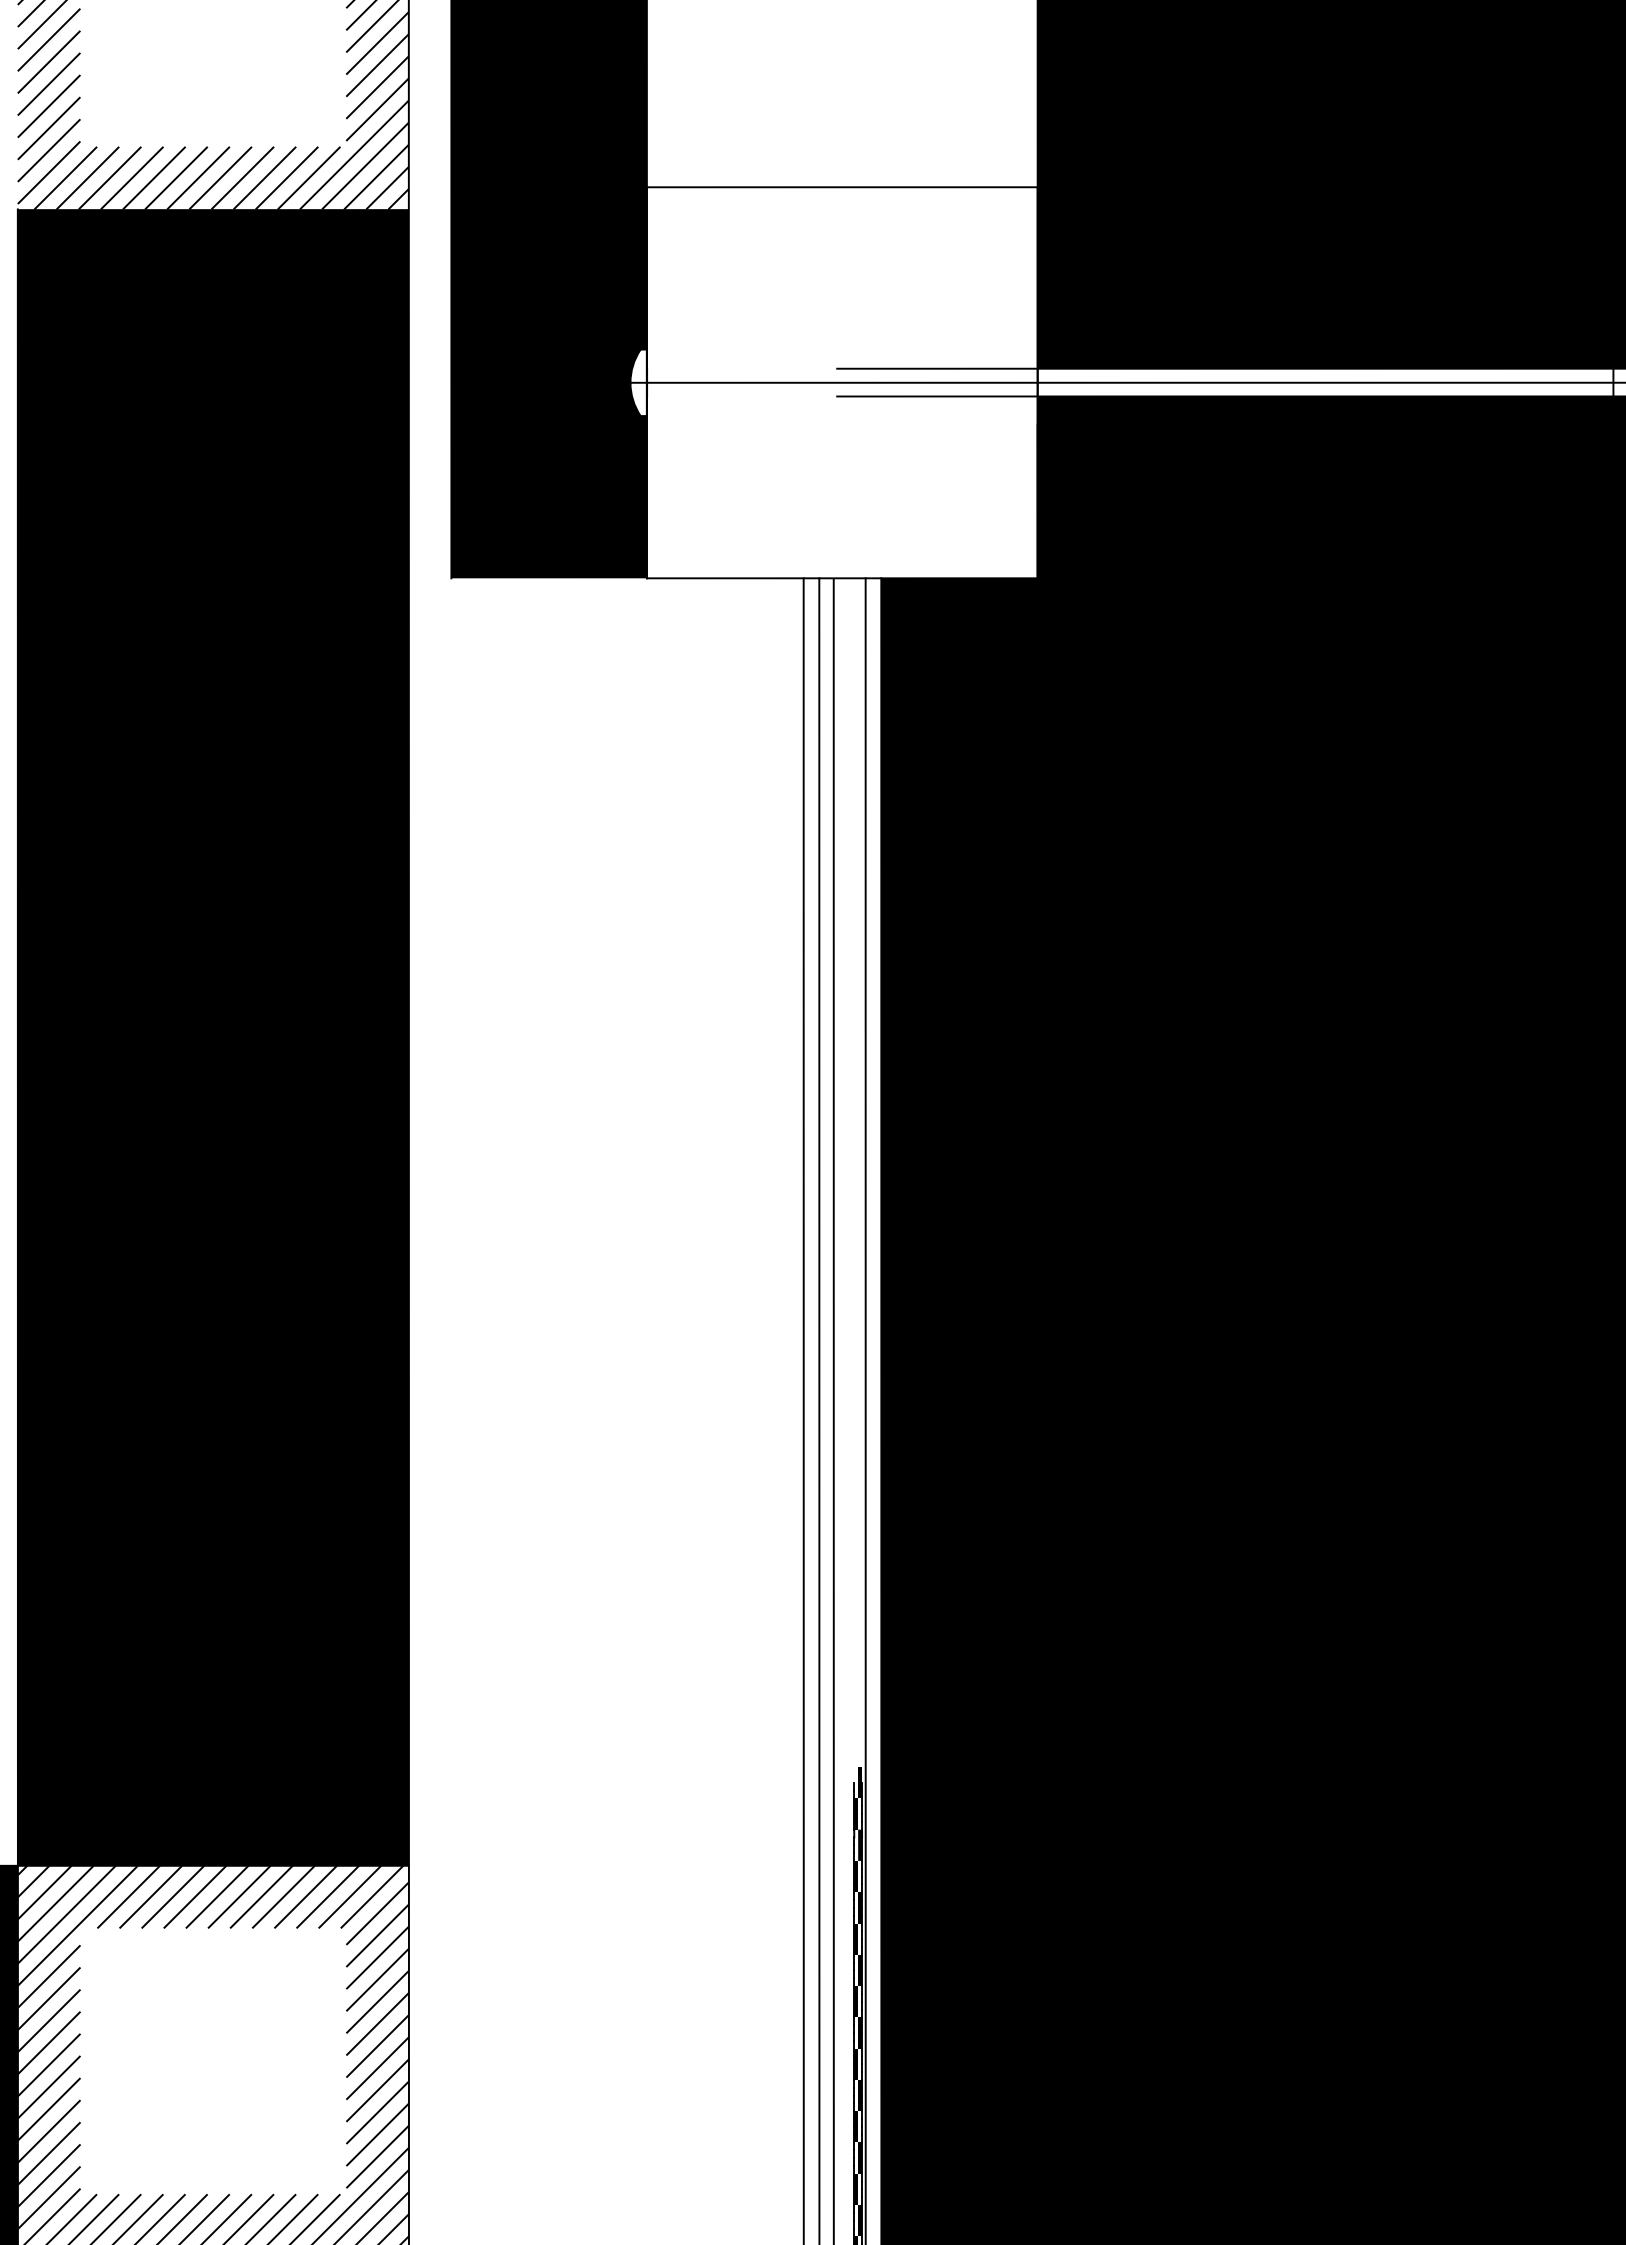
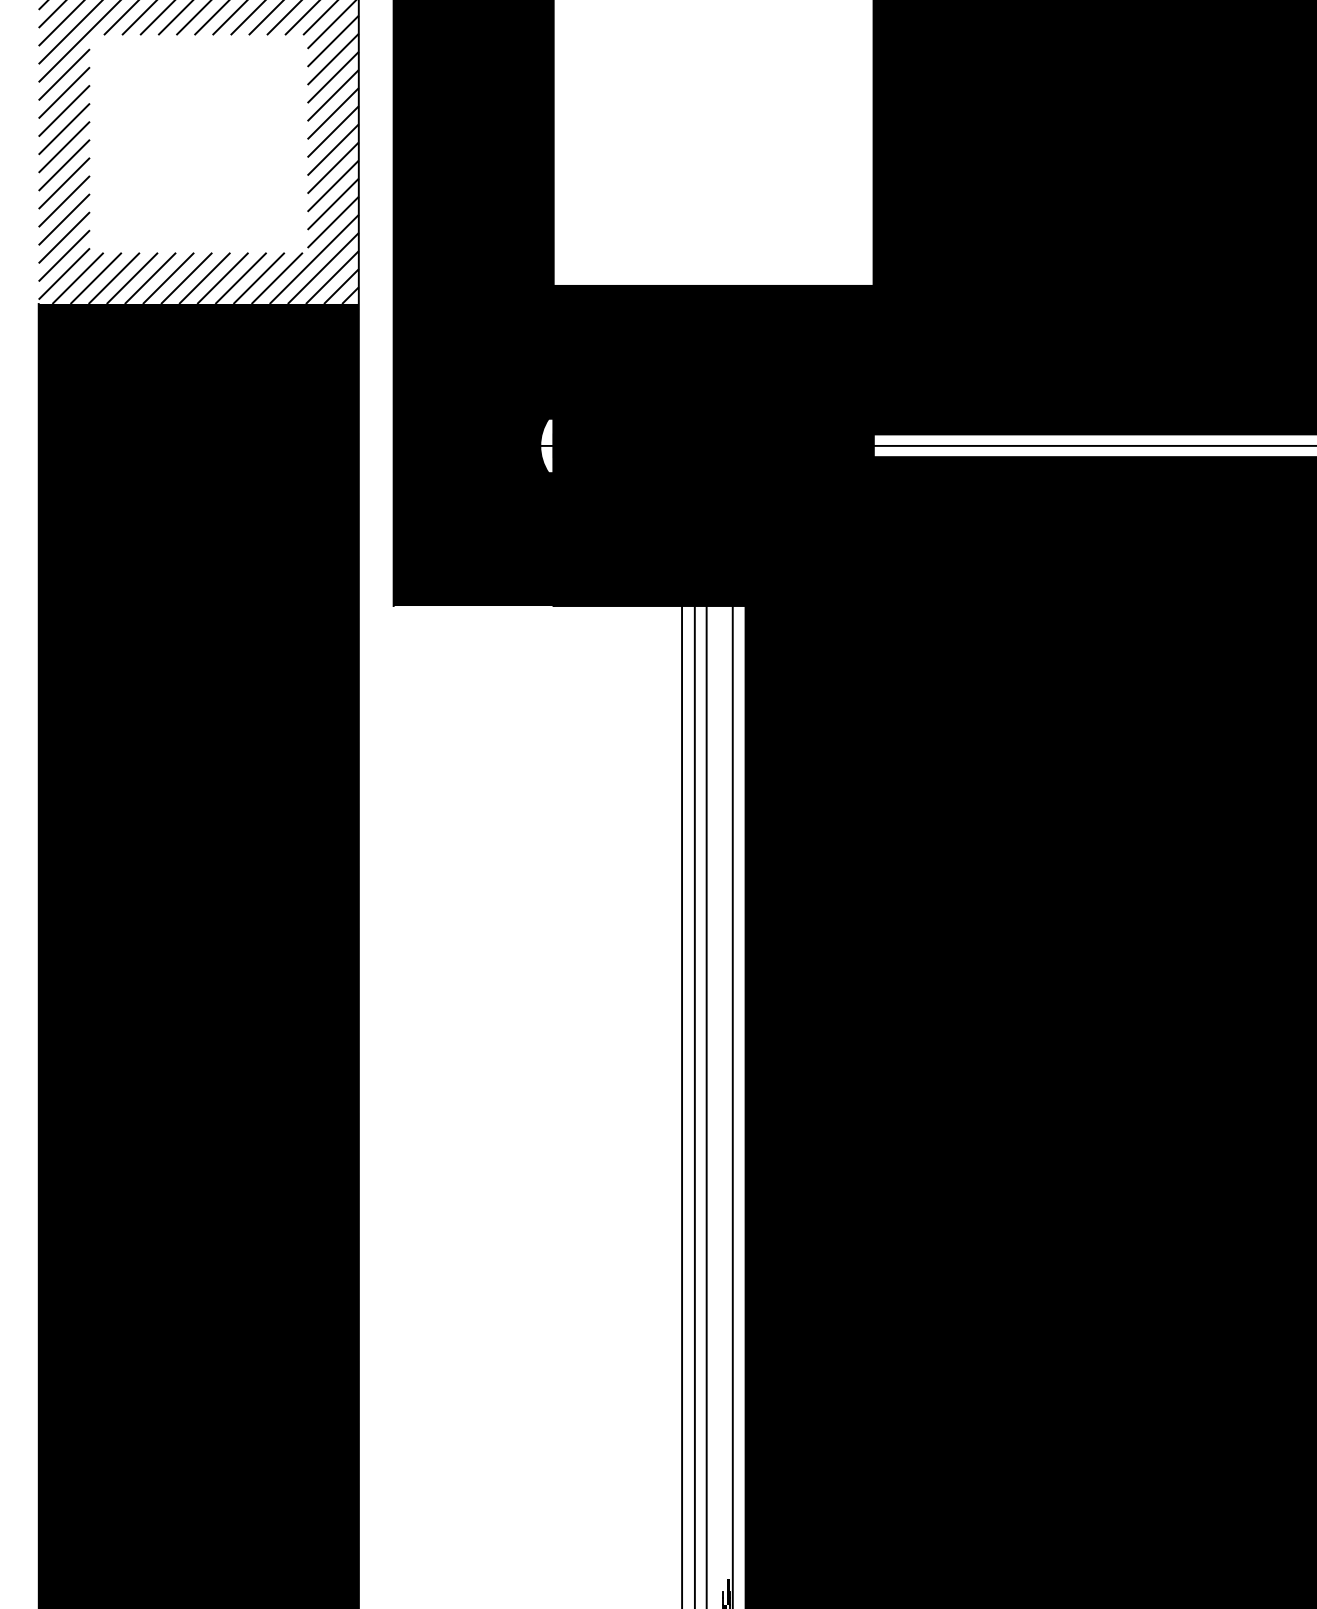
fill: (841, 382) -> (712, 445), added

